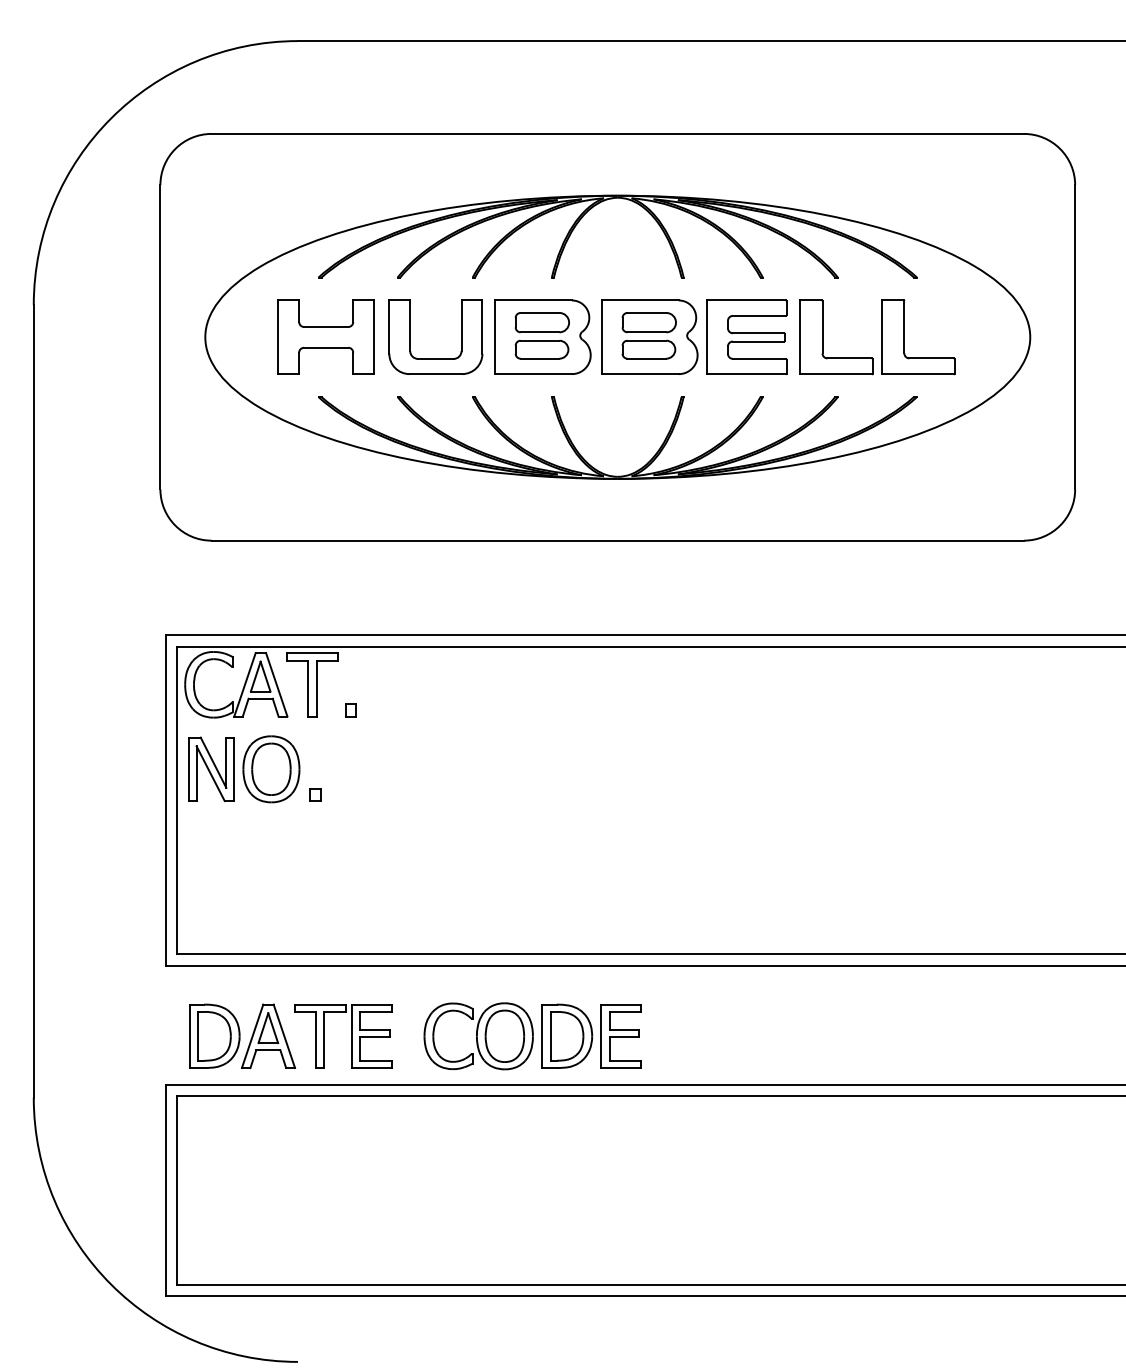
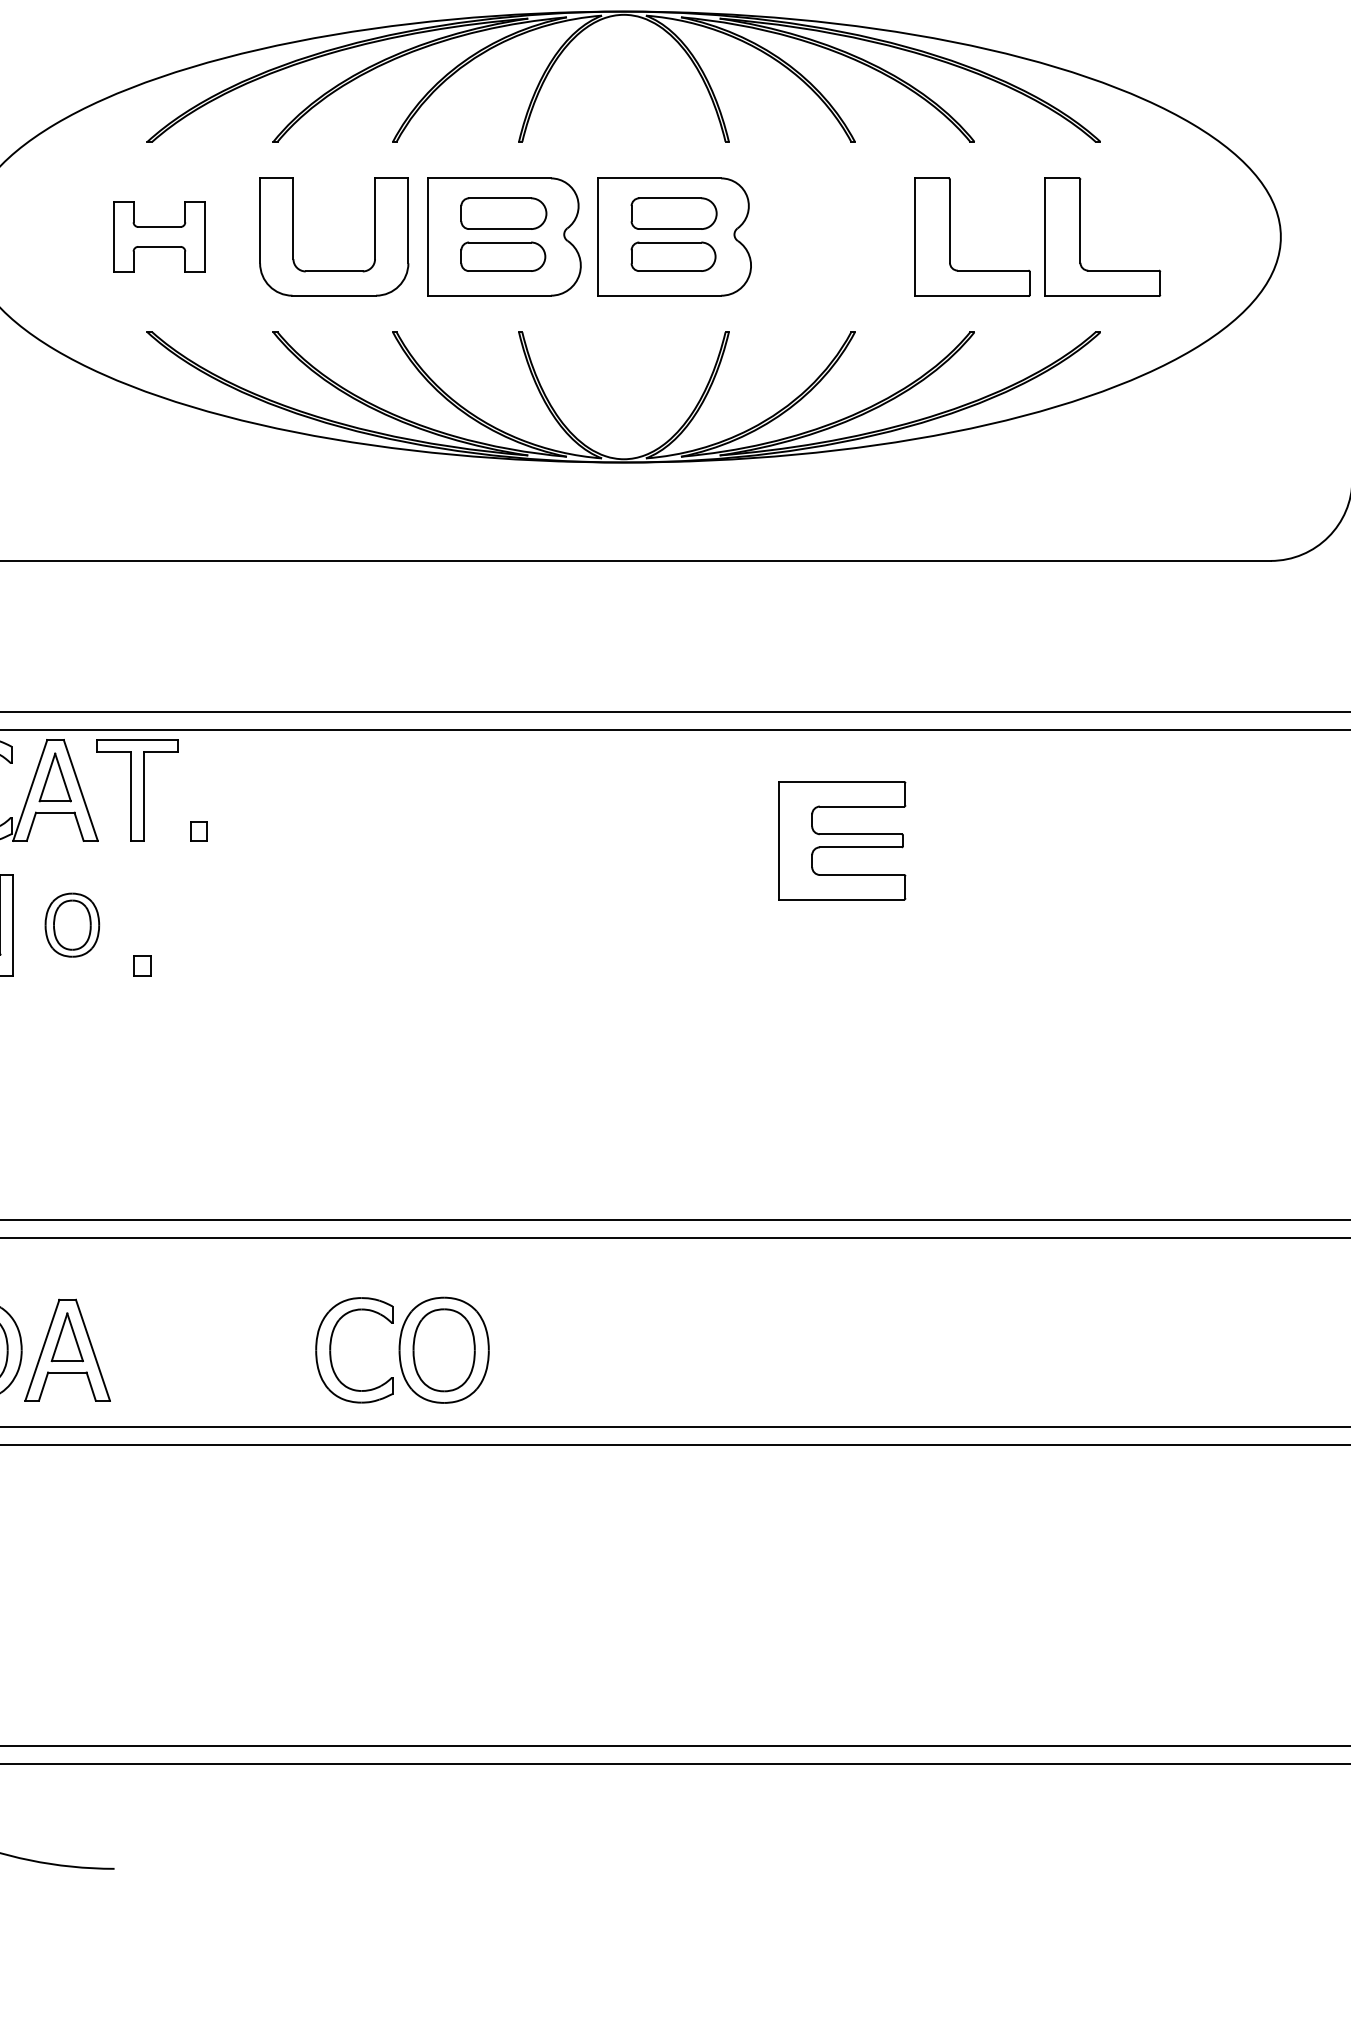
part: (325, 336) -> (158, 235), size x0.6
part: (746, 337) -> (841, 840), moved
part: (271, 769) -> (72, 925), size x0.6
part: (591, 1035) -> (582, 1348), removed
part: (351, 1036) -> (199, 1350), removed

